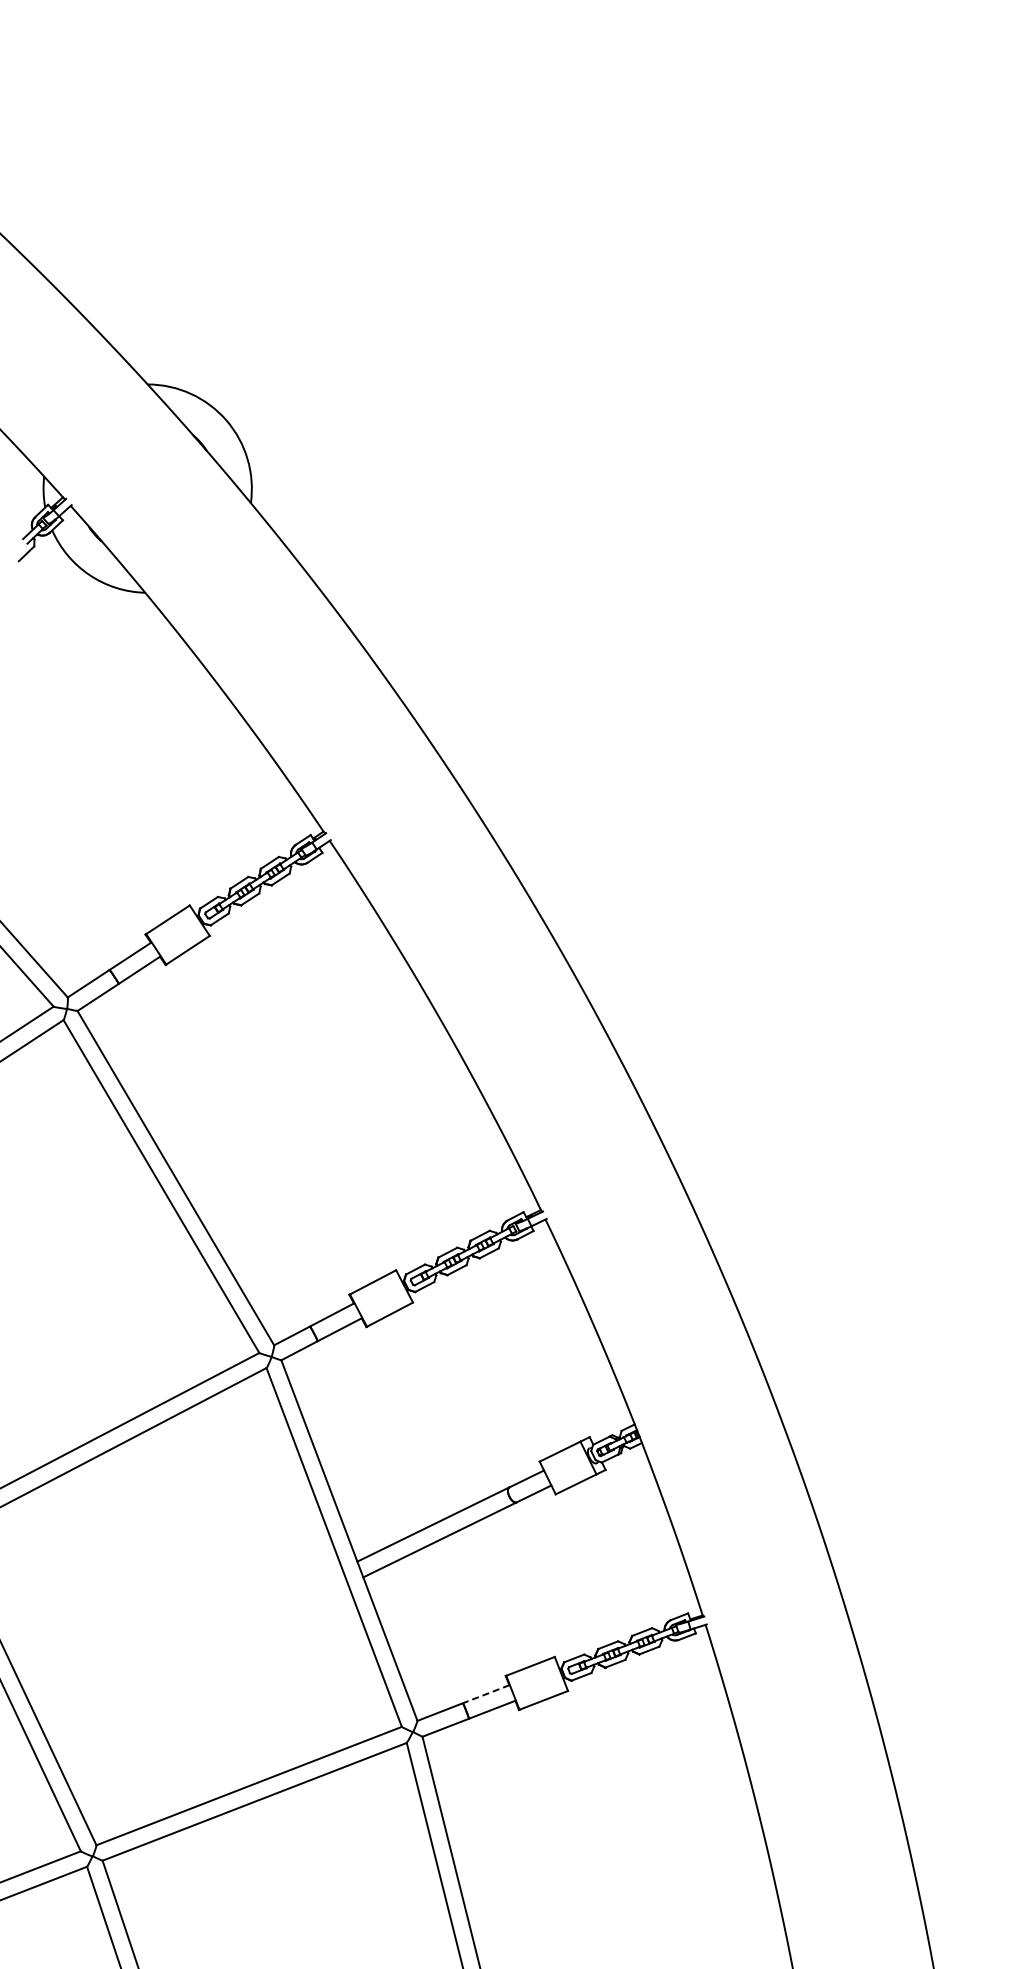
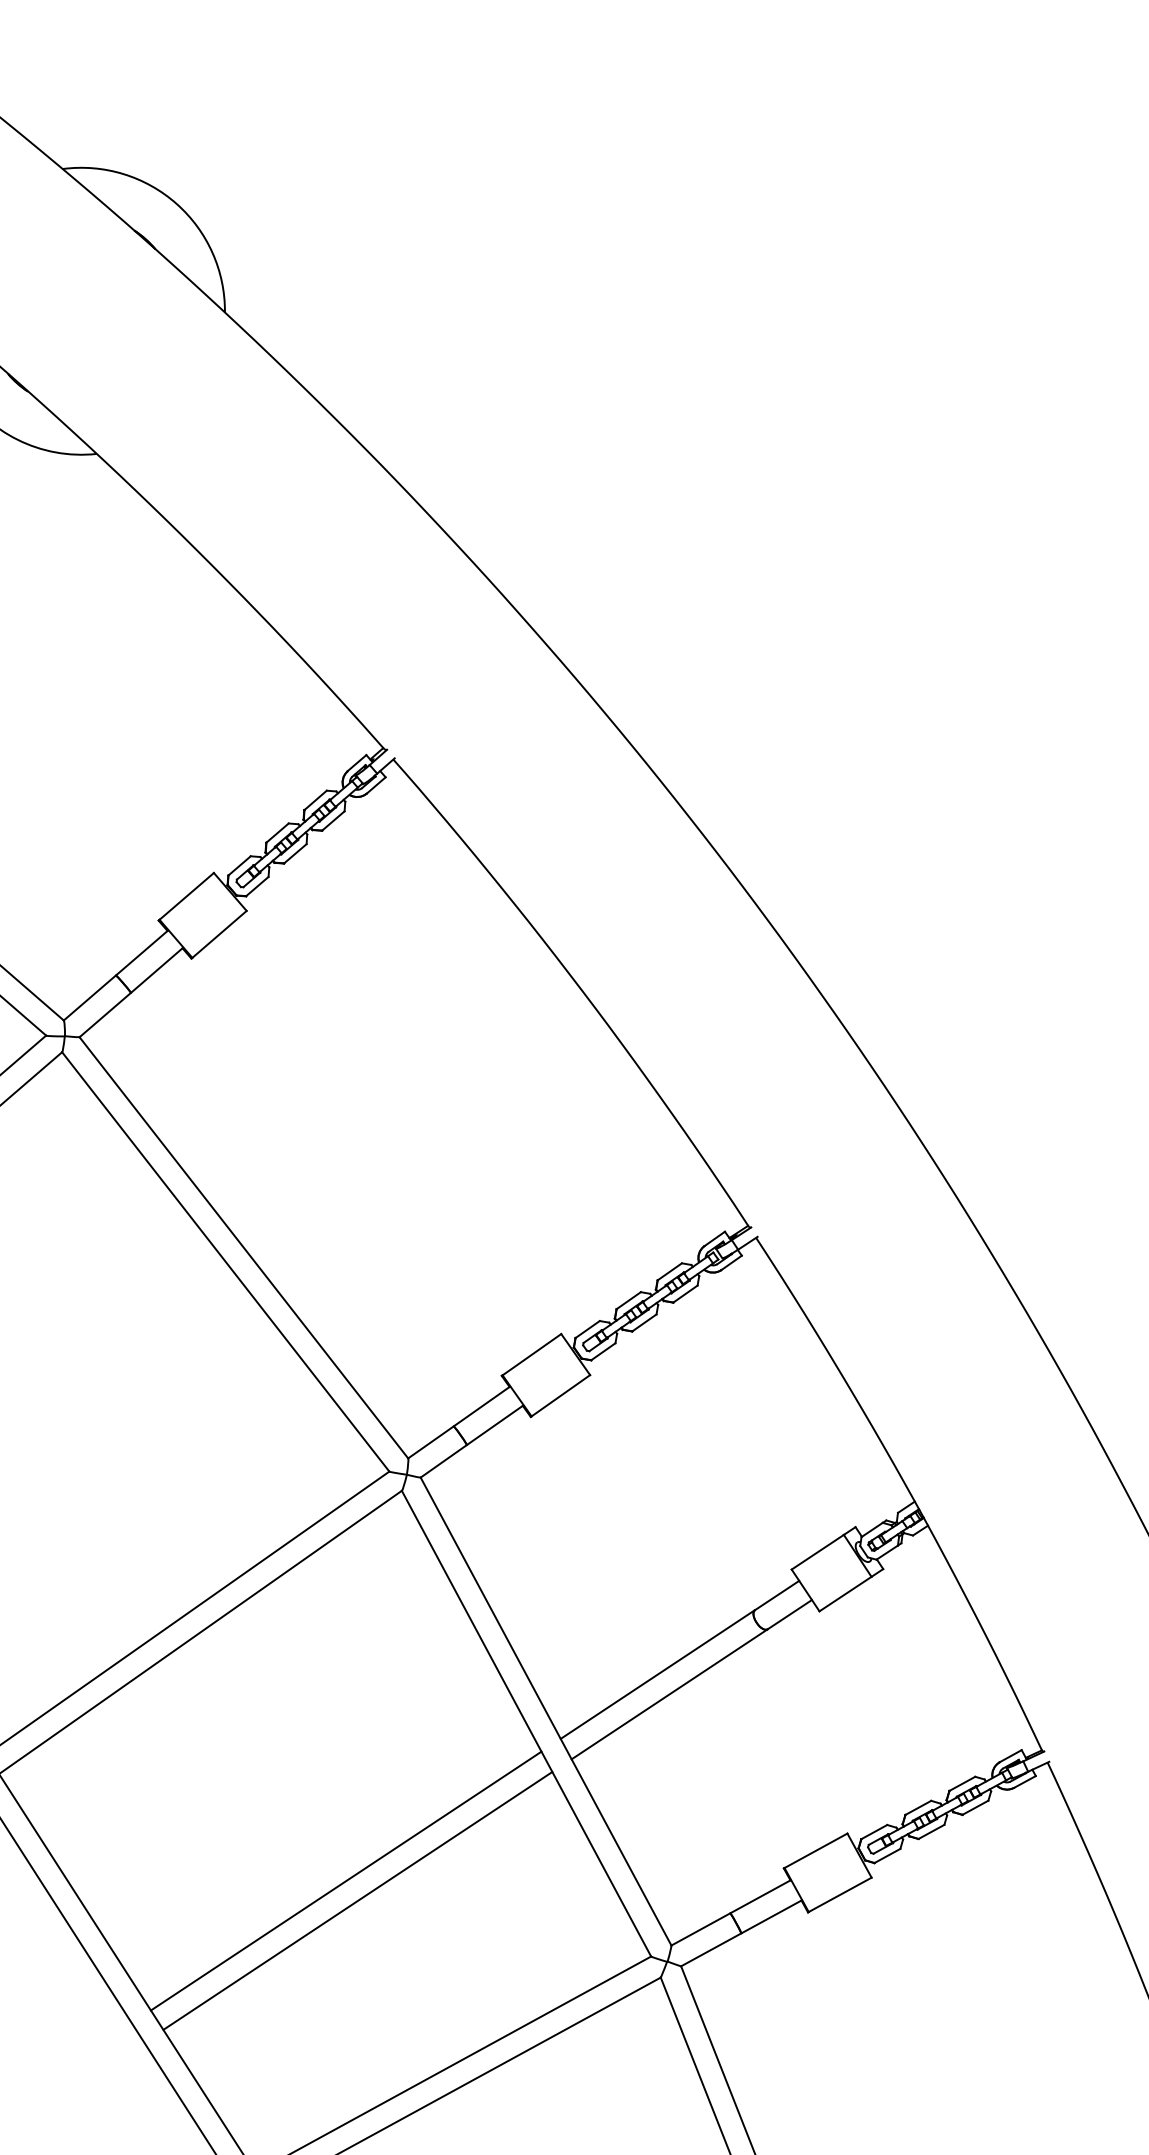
line: (189, 1643) -> (346, 1880), added
line: (195, 1658) -> (357, 1900), added
line: (486, 1694) -> (760, 1897), dashed -> solid

